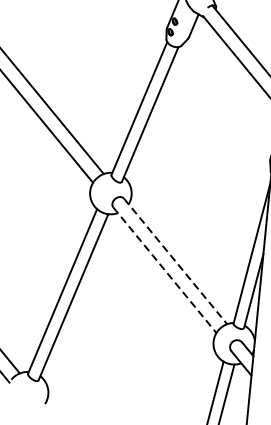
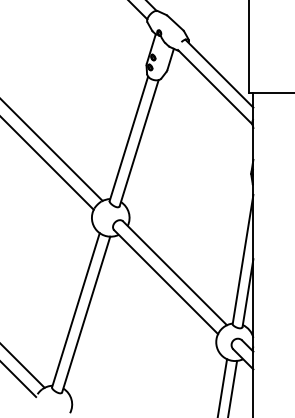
line: (176, 261) -> (175, 273), dashed -> solid
line: (165, 270) -> (166, 282), dashed -> solid

